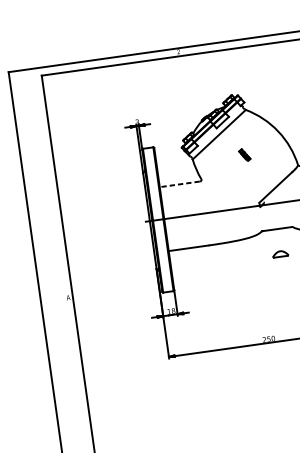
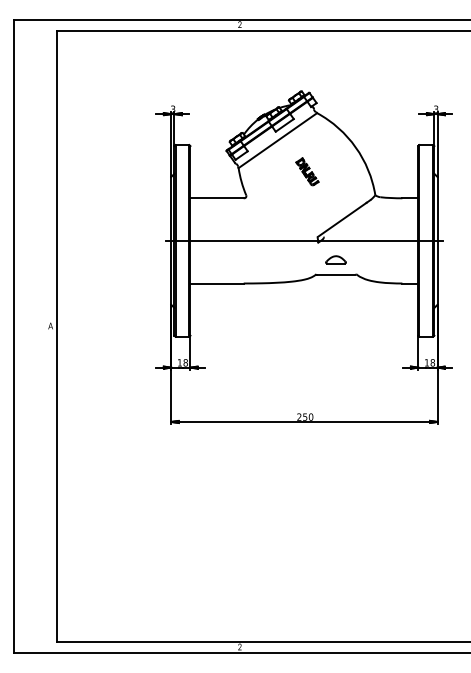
part: (244, 154) -> (307, 171), size x1.67
line: (180, 184) -> (217, 198), dashed -> solid
part: (280, 253) -> (335, 259), moved

